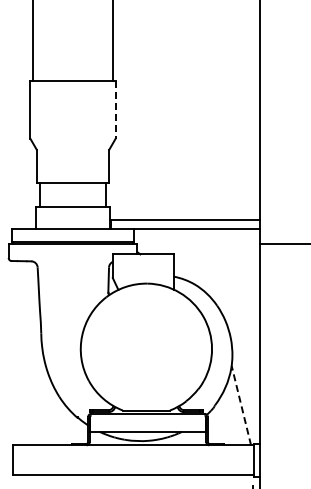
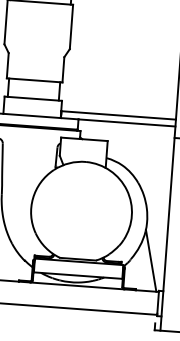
line: (115, 109) -> (71, 26), dashed -> solid
line: (241, 405) -> (151, 260), dashed -> solid

